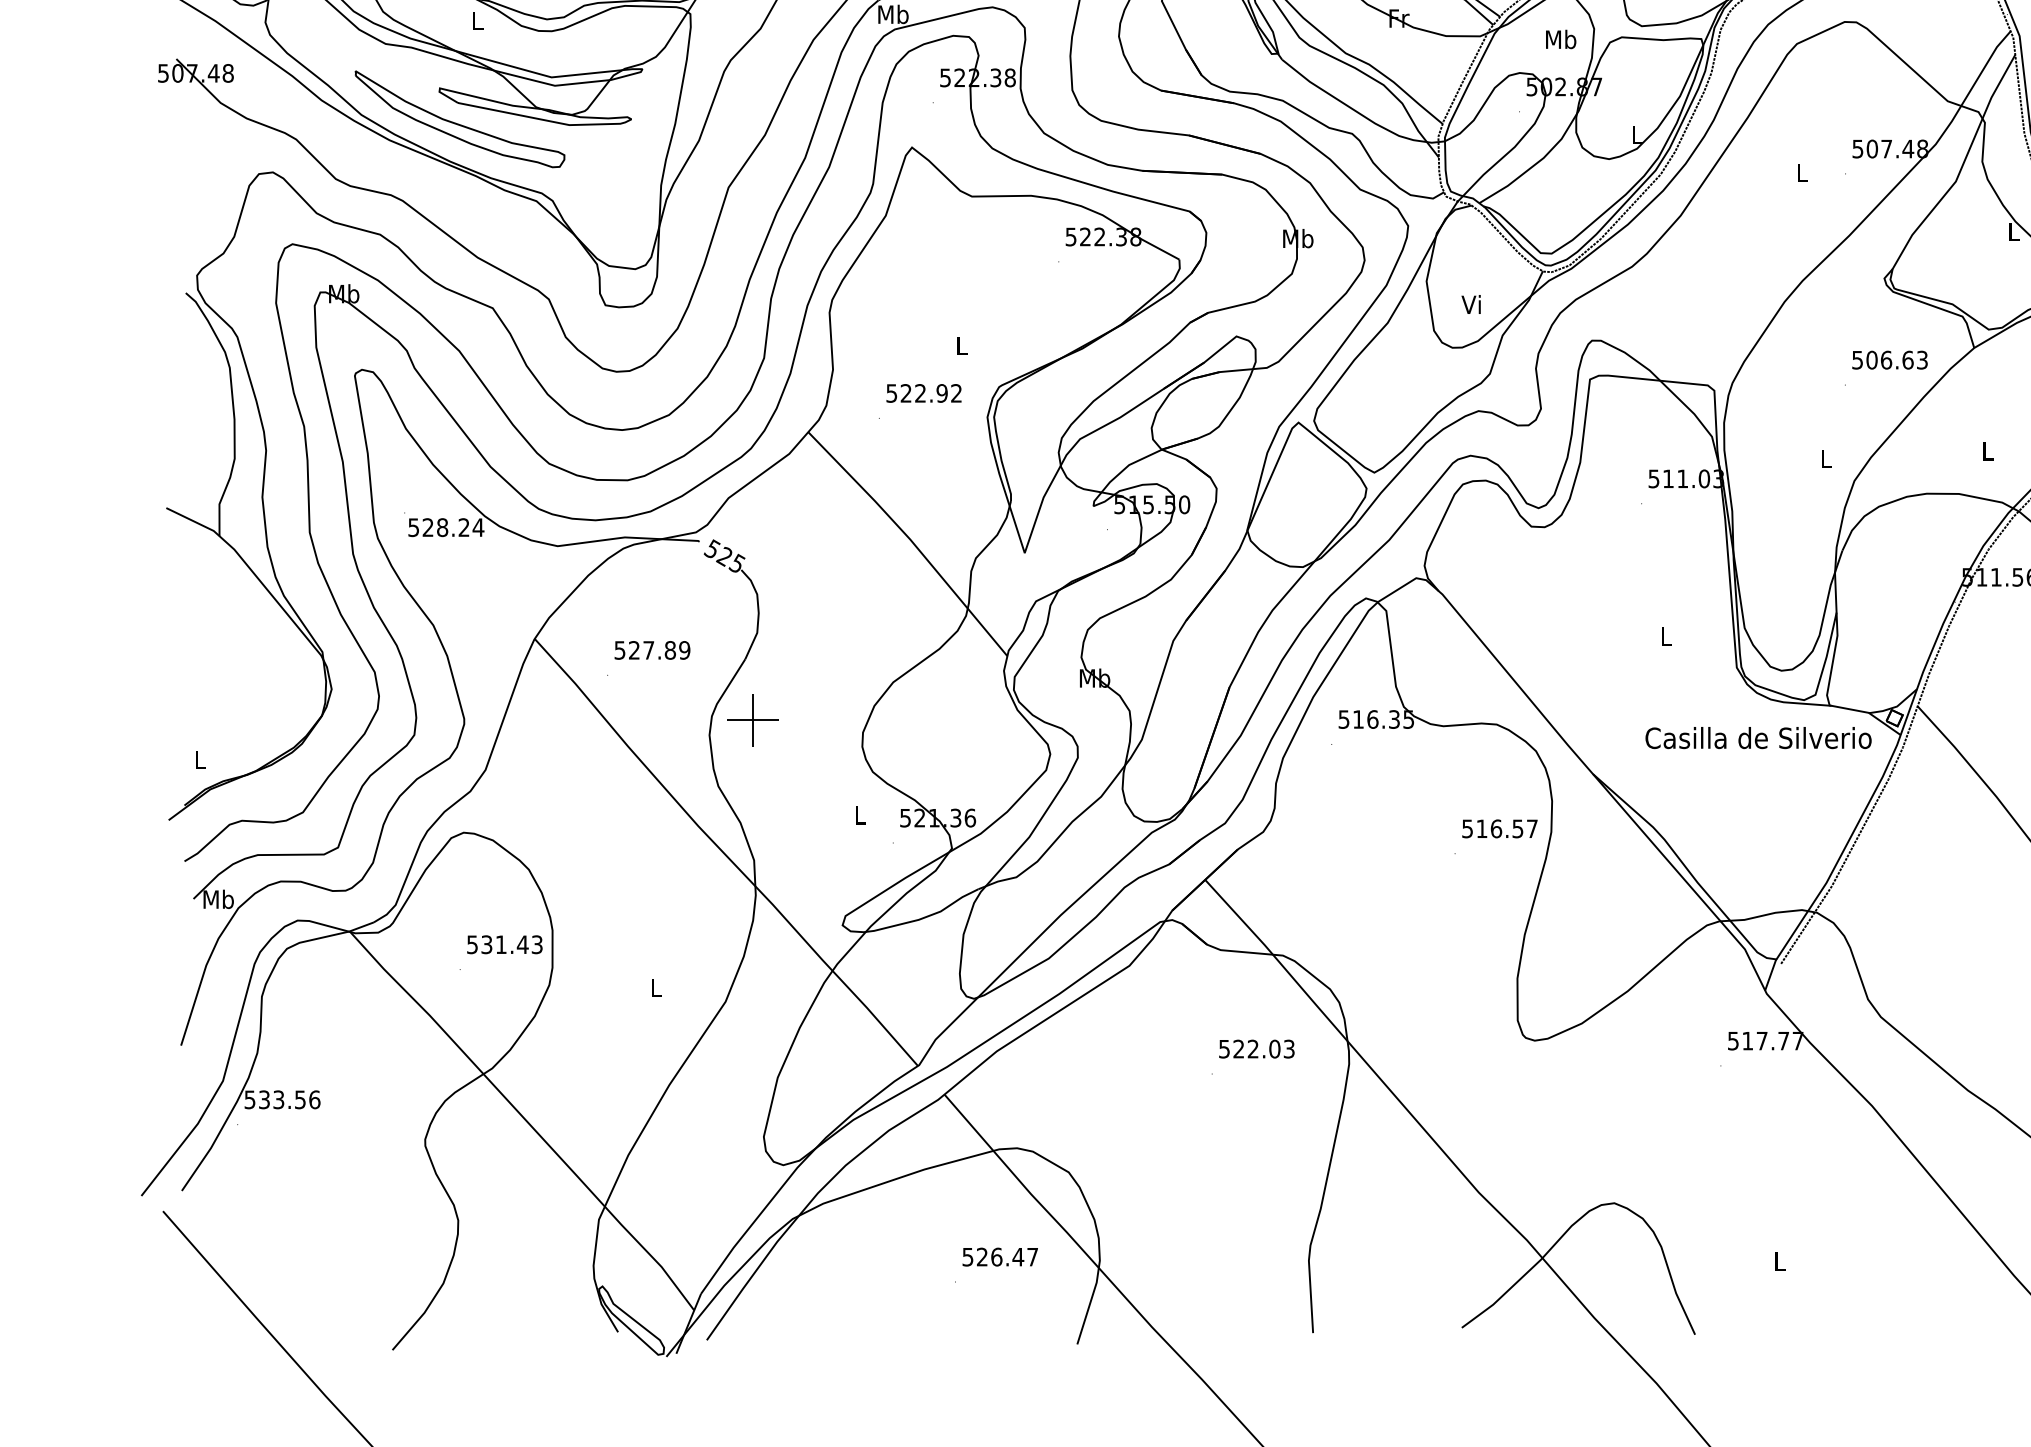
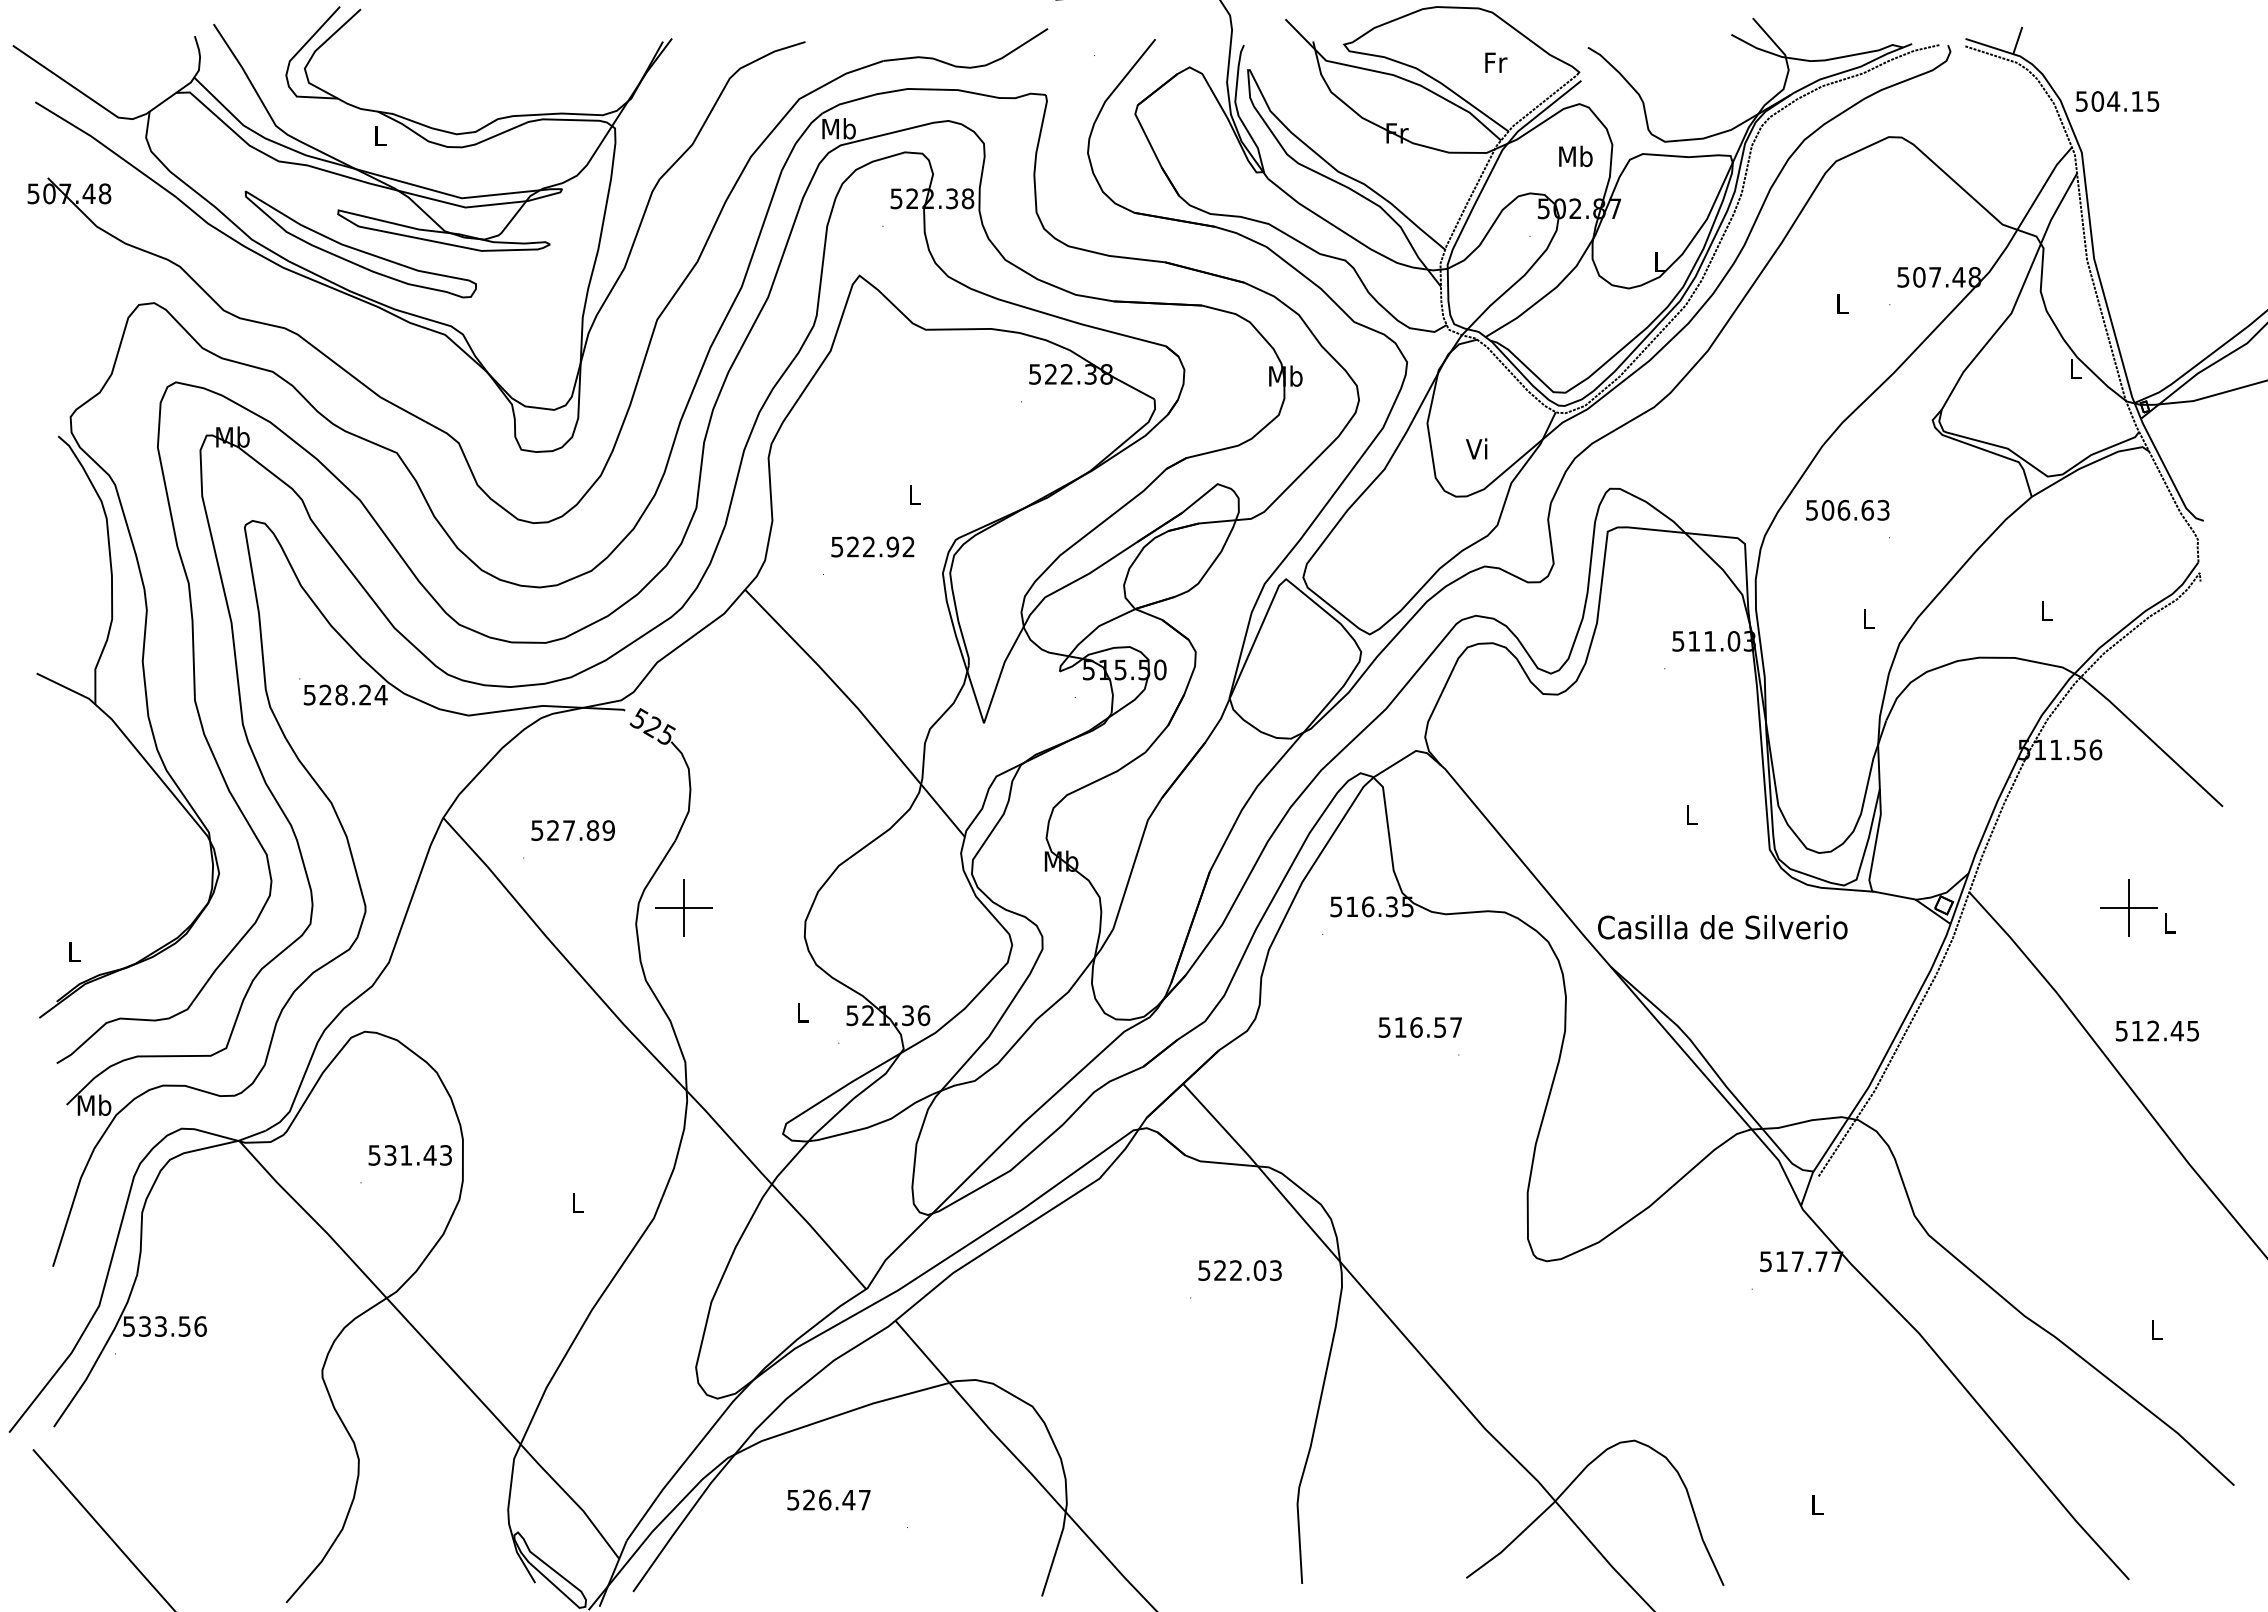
text: (1889, 360) -> (1847, 510), moved
text: (1758, 738) -> (1722, 927), moved
text: (1499, 828) -> (1419, 1027), moved
text: (999, 1256) -> (828, 1499), moved

